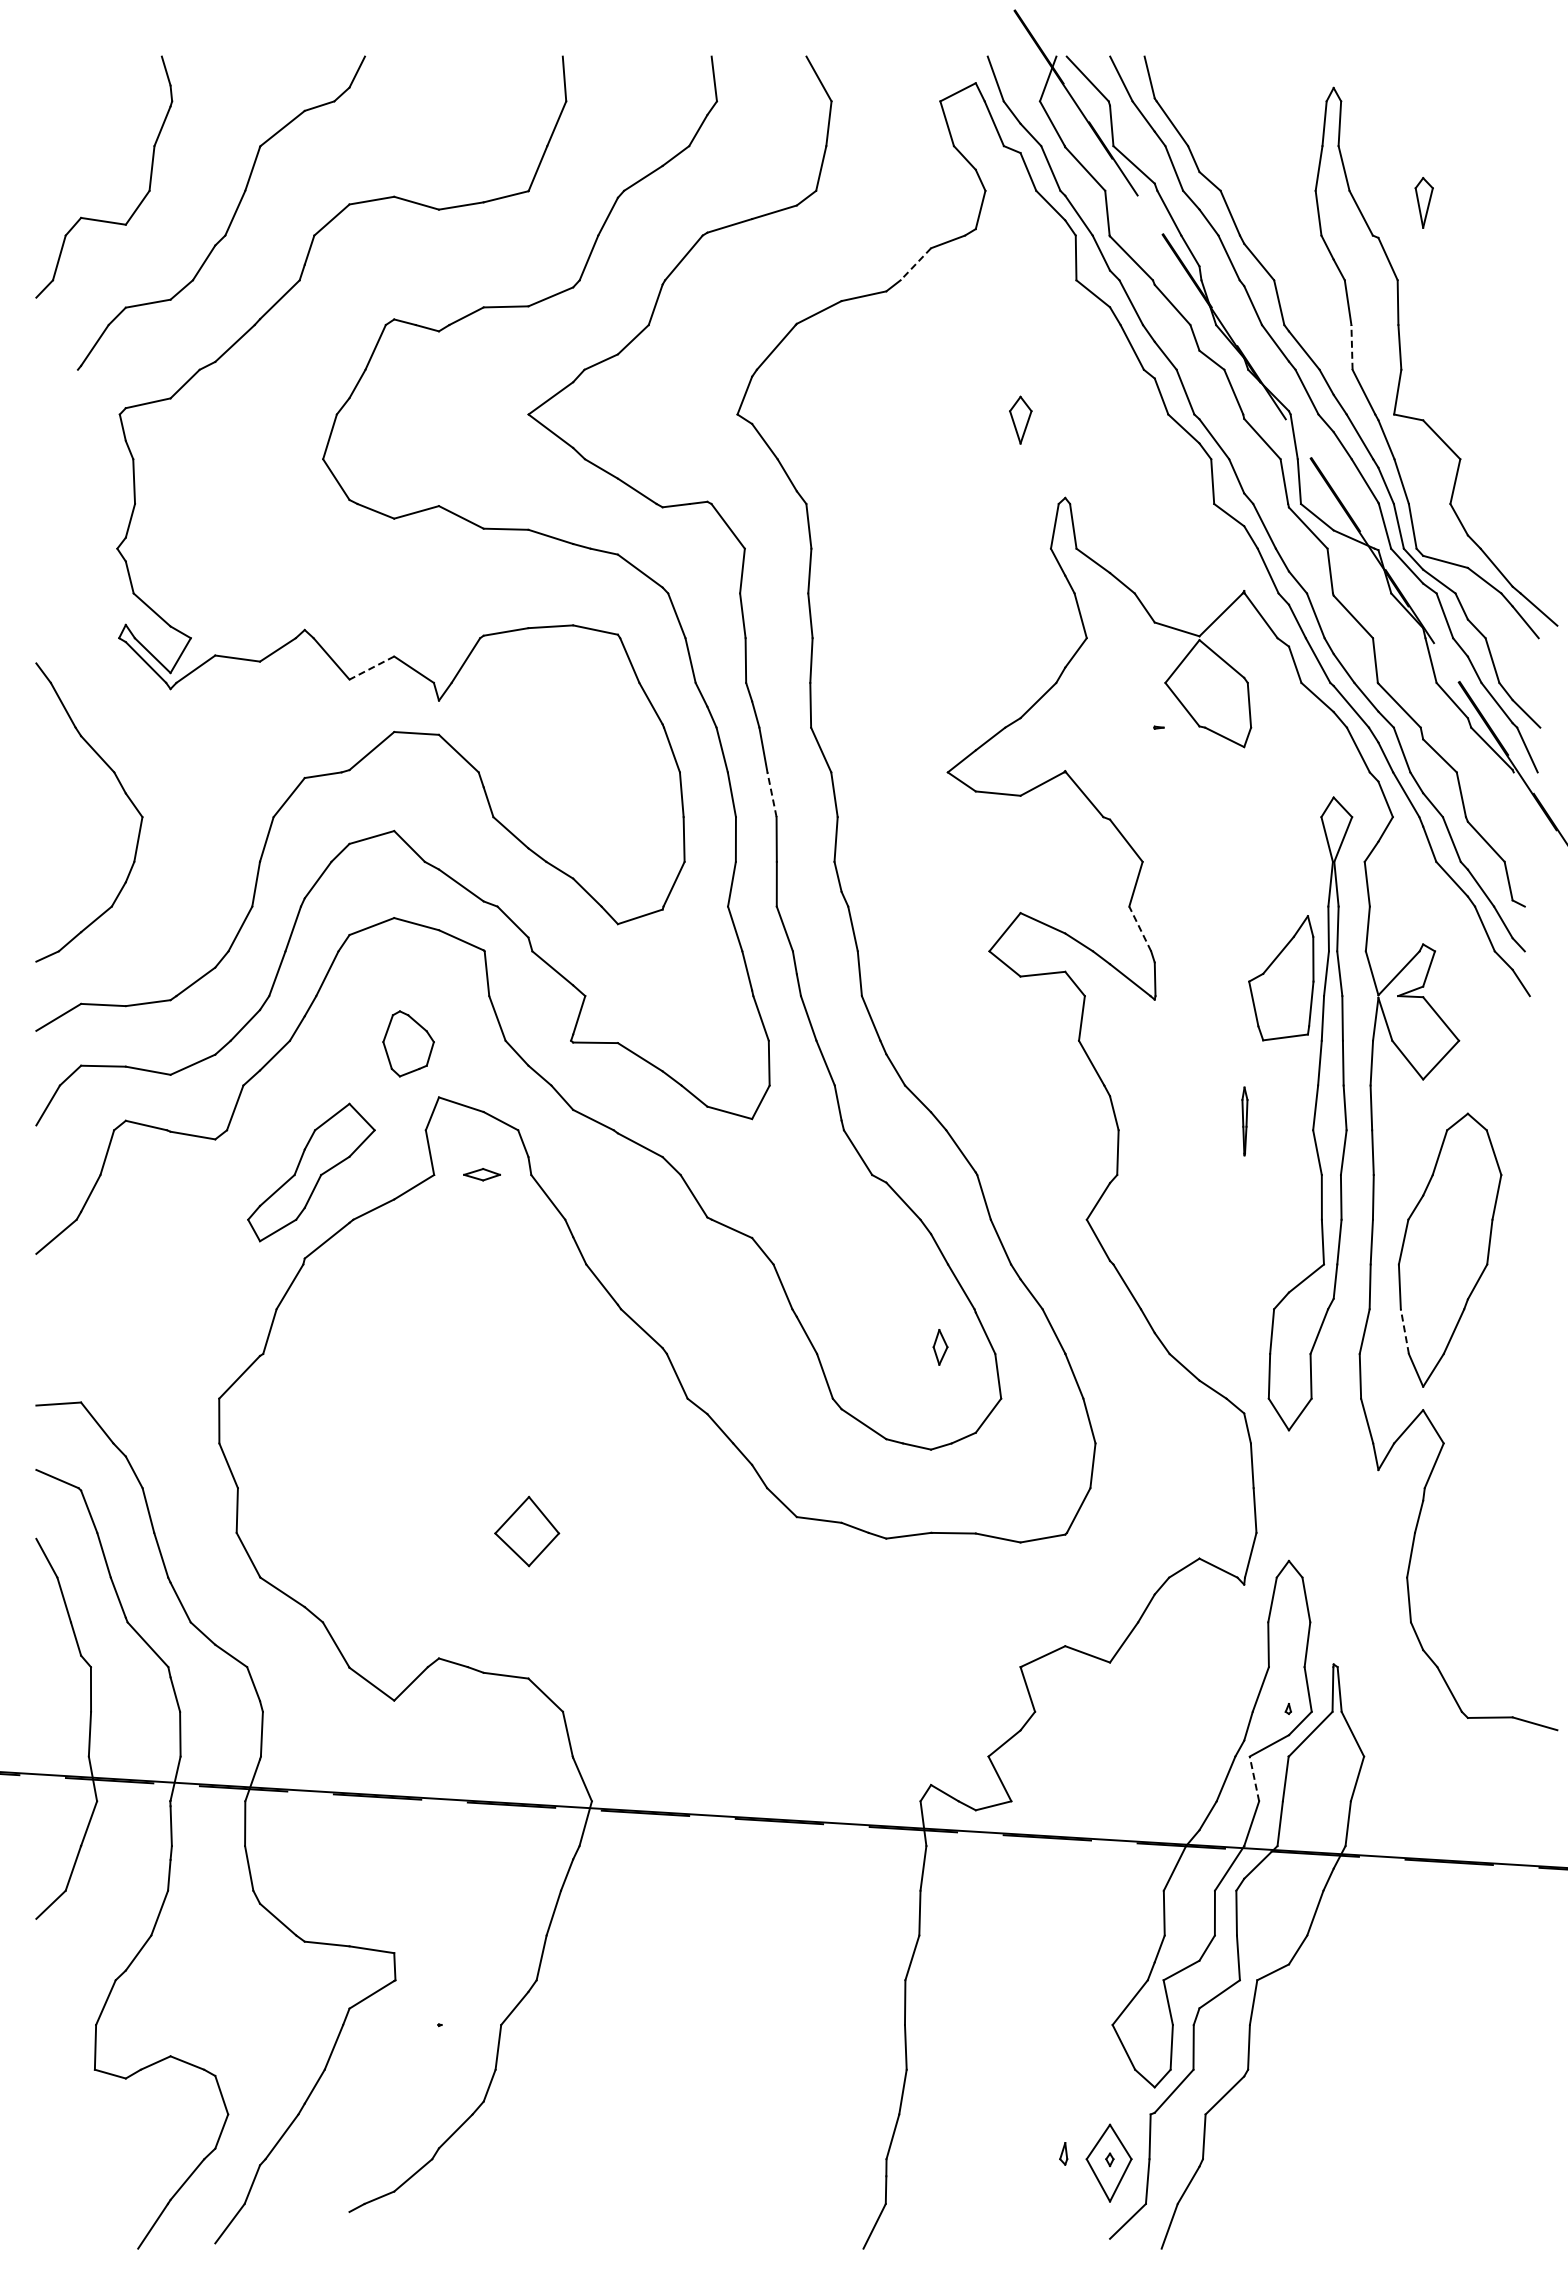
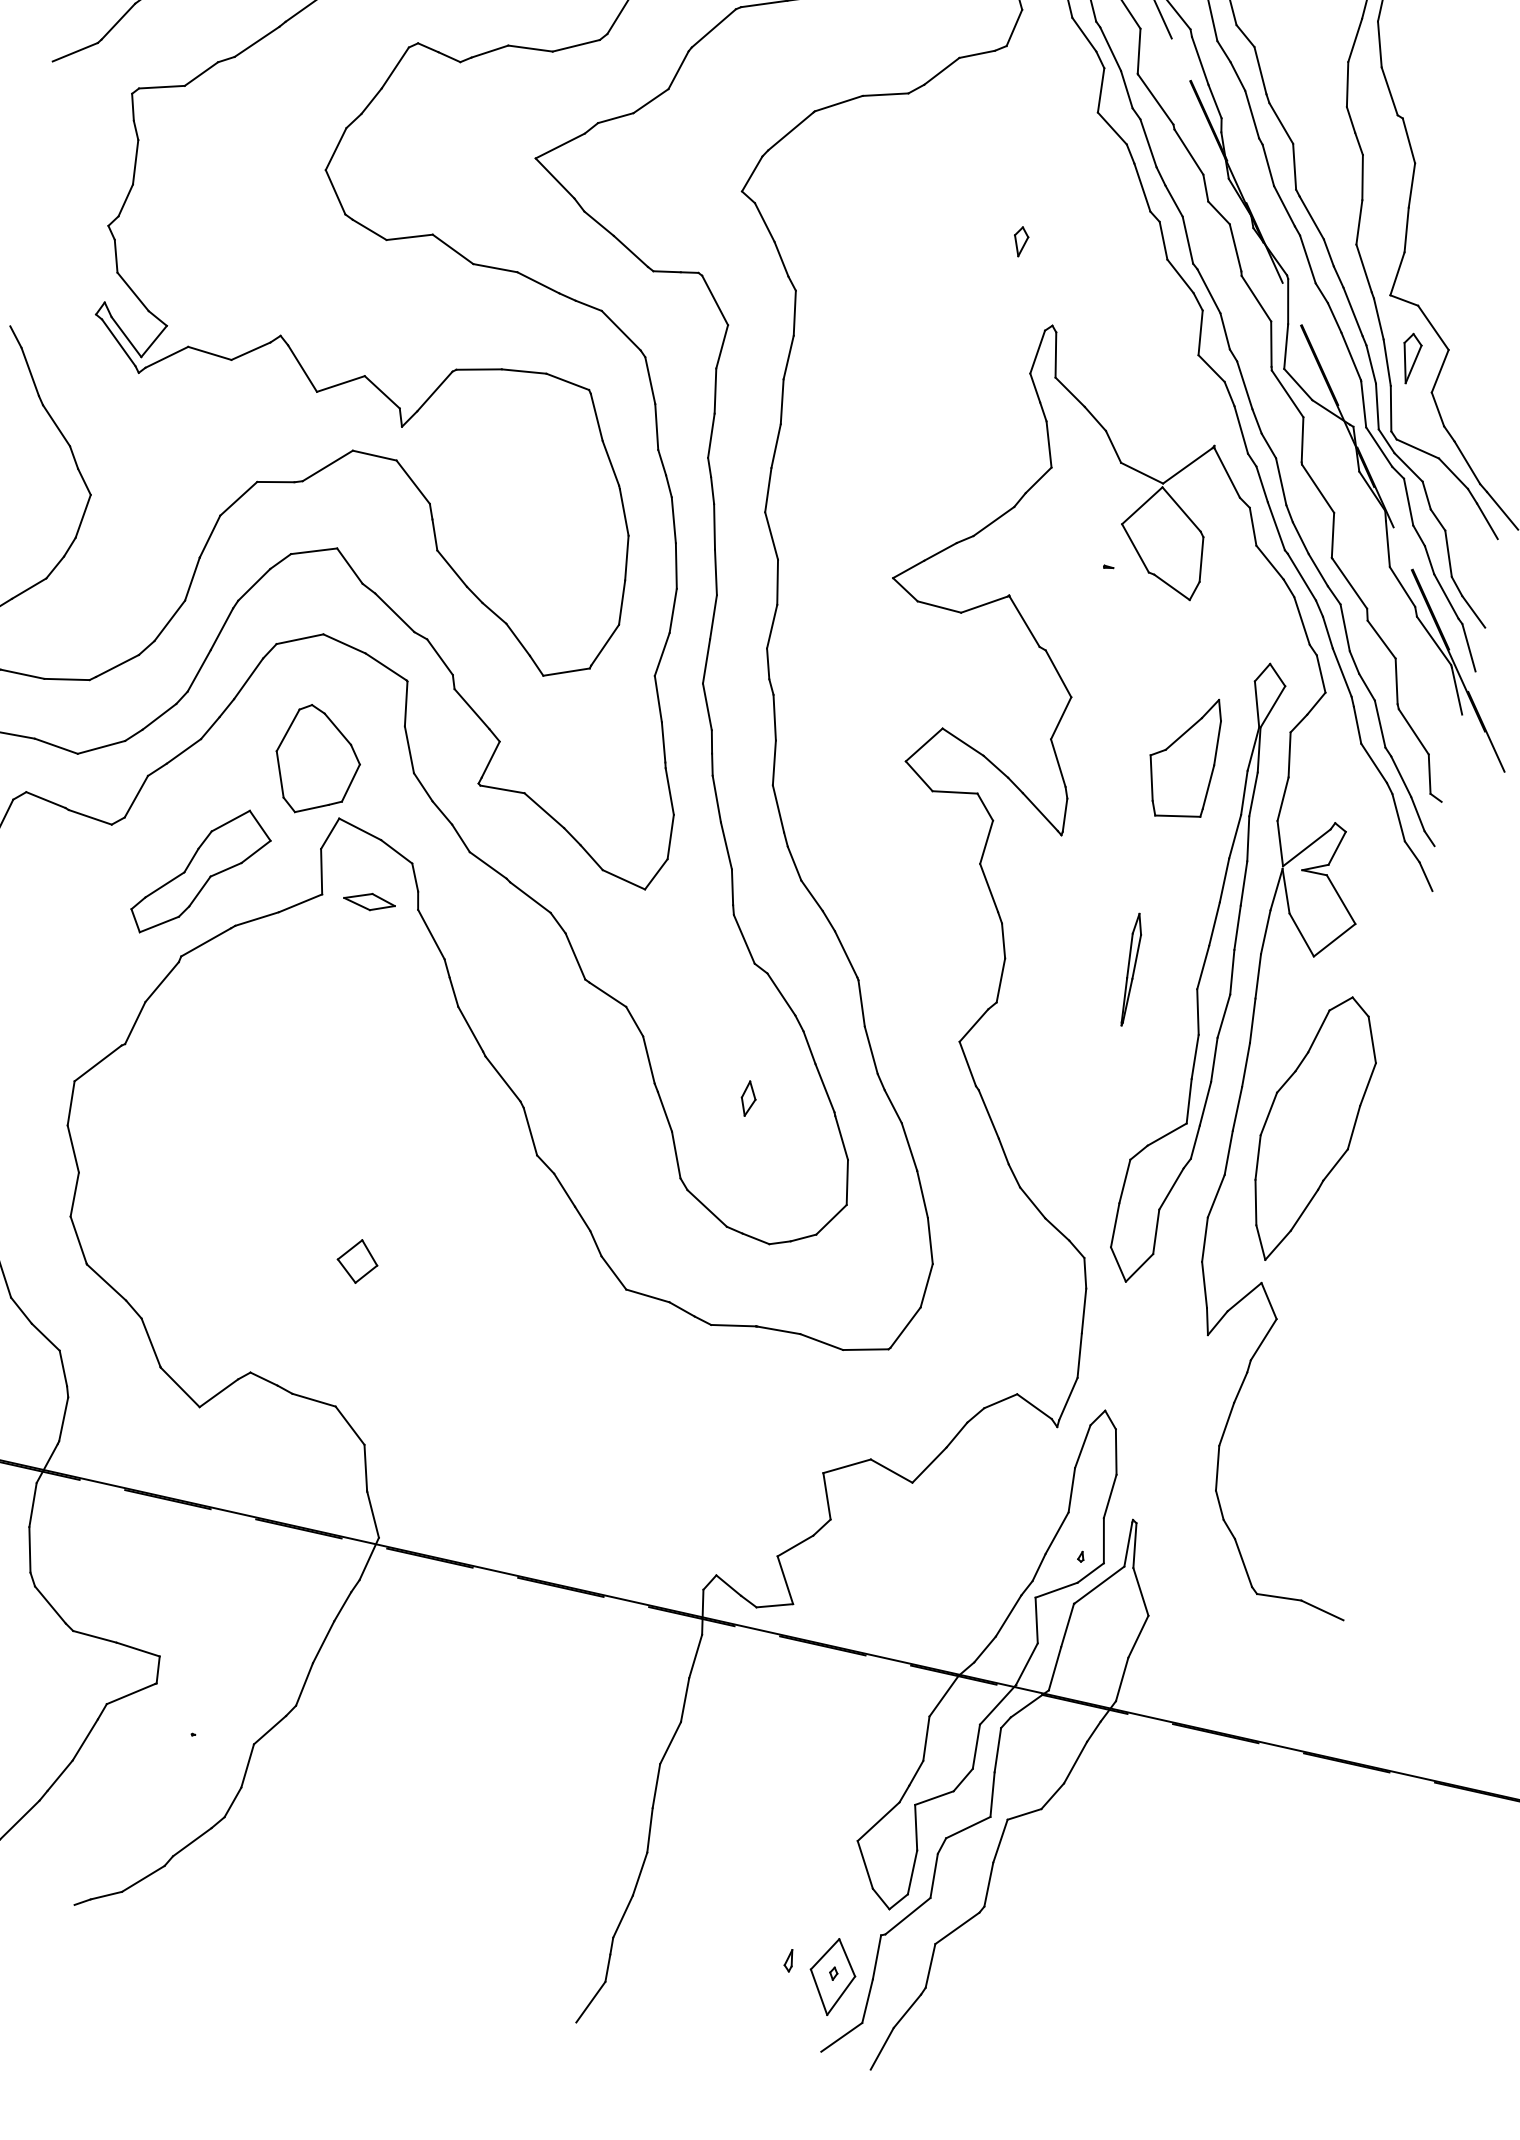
part: (1423, 202) -> (1410, 358), moved
line: (915, 264) -> (941, 71), dashed -> solid
line: (1351, 346) -> (1359, 221), dashed -> solid
line: (56, 382) -> (74, 52), added
part: (1020, 419) -> (1020, 241), size x0.62
line: (371, 668) -> (340, 384), dashed -> solid
line: (772, 794) -> (716, 572), dashed -> solid
line: (1522, 794) -> (1457, 690), added
line: (1140, 928) -> (1058, 762), dashed -> solid
part: (1281, 978) -> (1183, 757), moved
part: (408, 1043) -> (317, 760), size x1.67
part: (1244, 1121) -> (1130, 969), size x1.67
part: (481, 1174) -> (369, 901), size x1.43
line: (1404, 1331) -> (1255, 1202), dashed -> solid
part: (940, 1347) -> (748, 1098), moved
part: (527, 1531) -> (357, 1261), size x0.62
line: (1254, 1778) -> (1036, 1620), dashed -> solid

